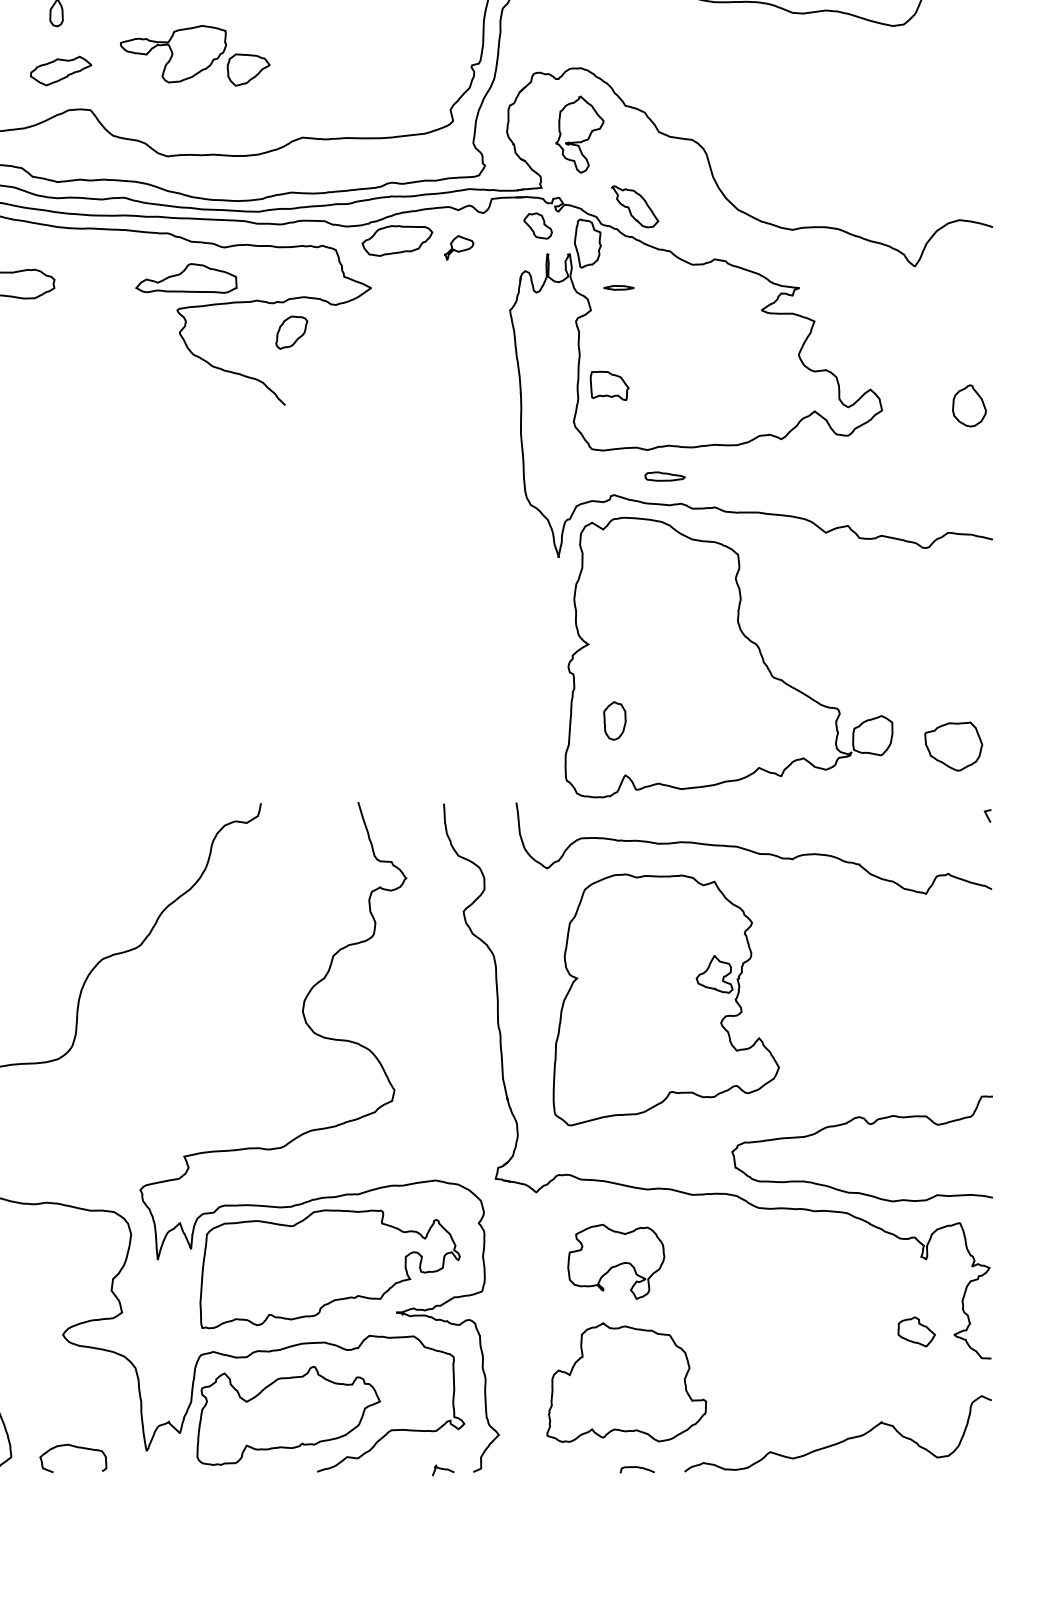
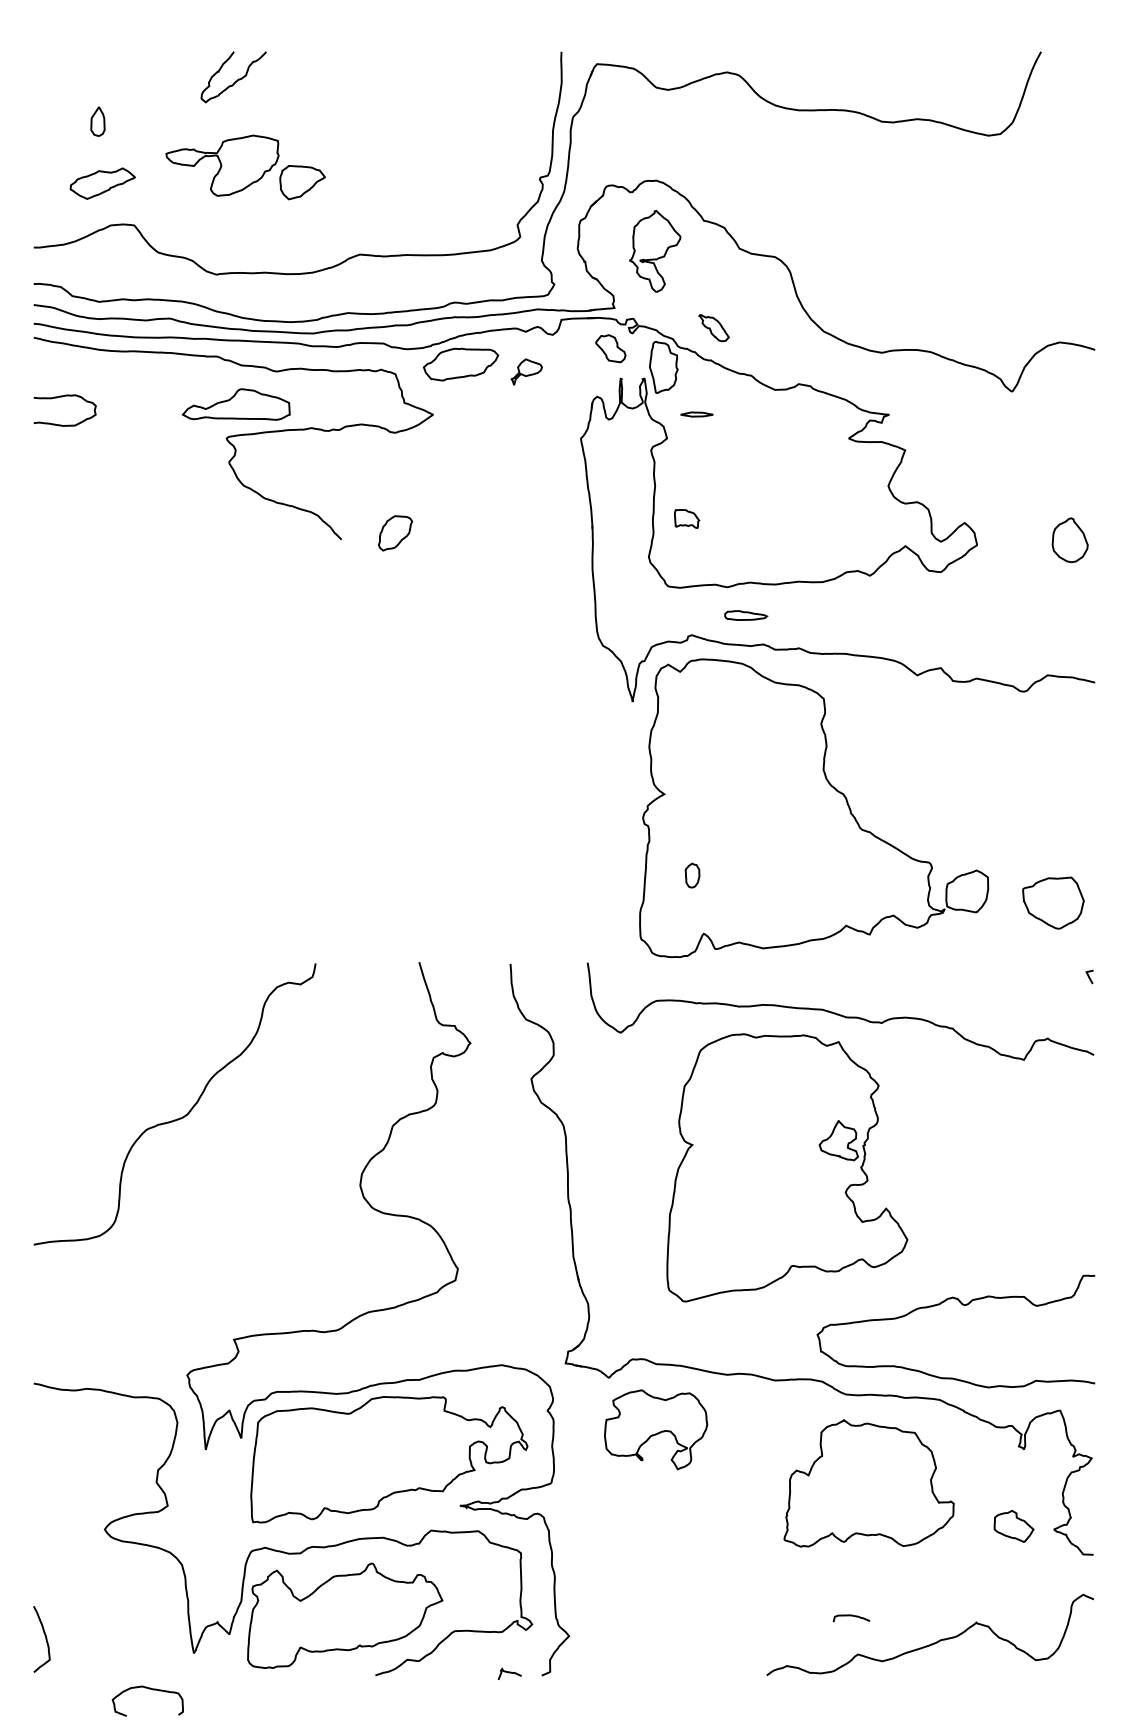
part: (634, 206) -> (713, 327), size x0.6
part: (291, 332) -> (395, 533), moved
part: (609, 385) -> (686, 518), size x0.6
part: (614, 720) -> (692, 875), size x0.6
part: (666, 999) -> (787, 1167), moved
part: (616, 1261) -> (656, 1429), moved
part: (626, 1382) -> (868, 1483), moved
curve: (73, 1447) -> (148, 1689), moved
curve: (637, 1468) -> (851, 1616), moved

